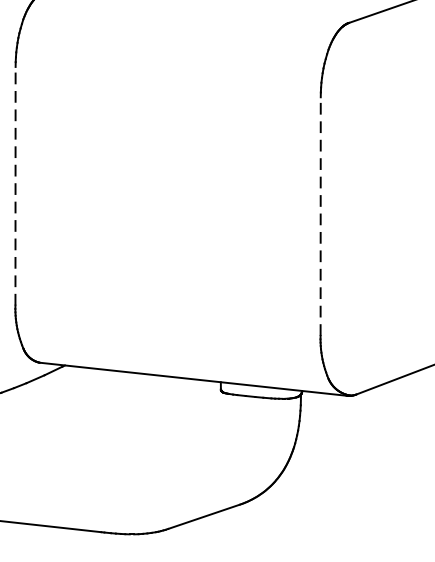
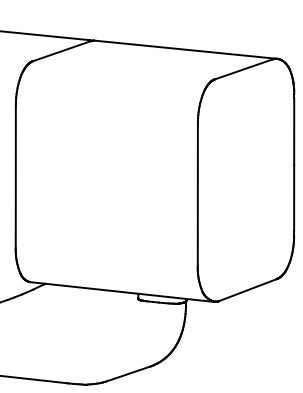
line: (15, 185) -> (15, 176), dashed -> solid
line: (320, 215) -> (197, 194), dashed -> solid

